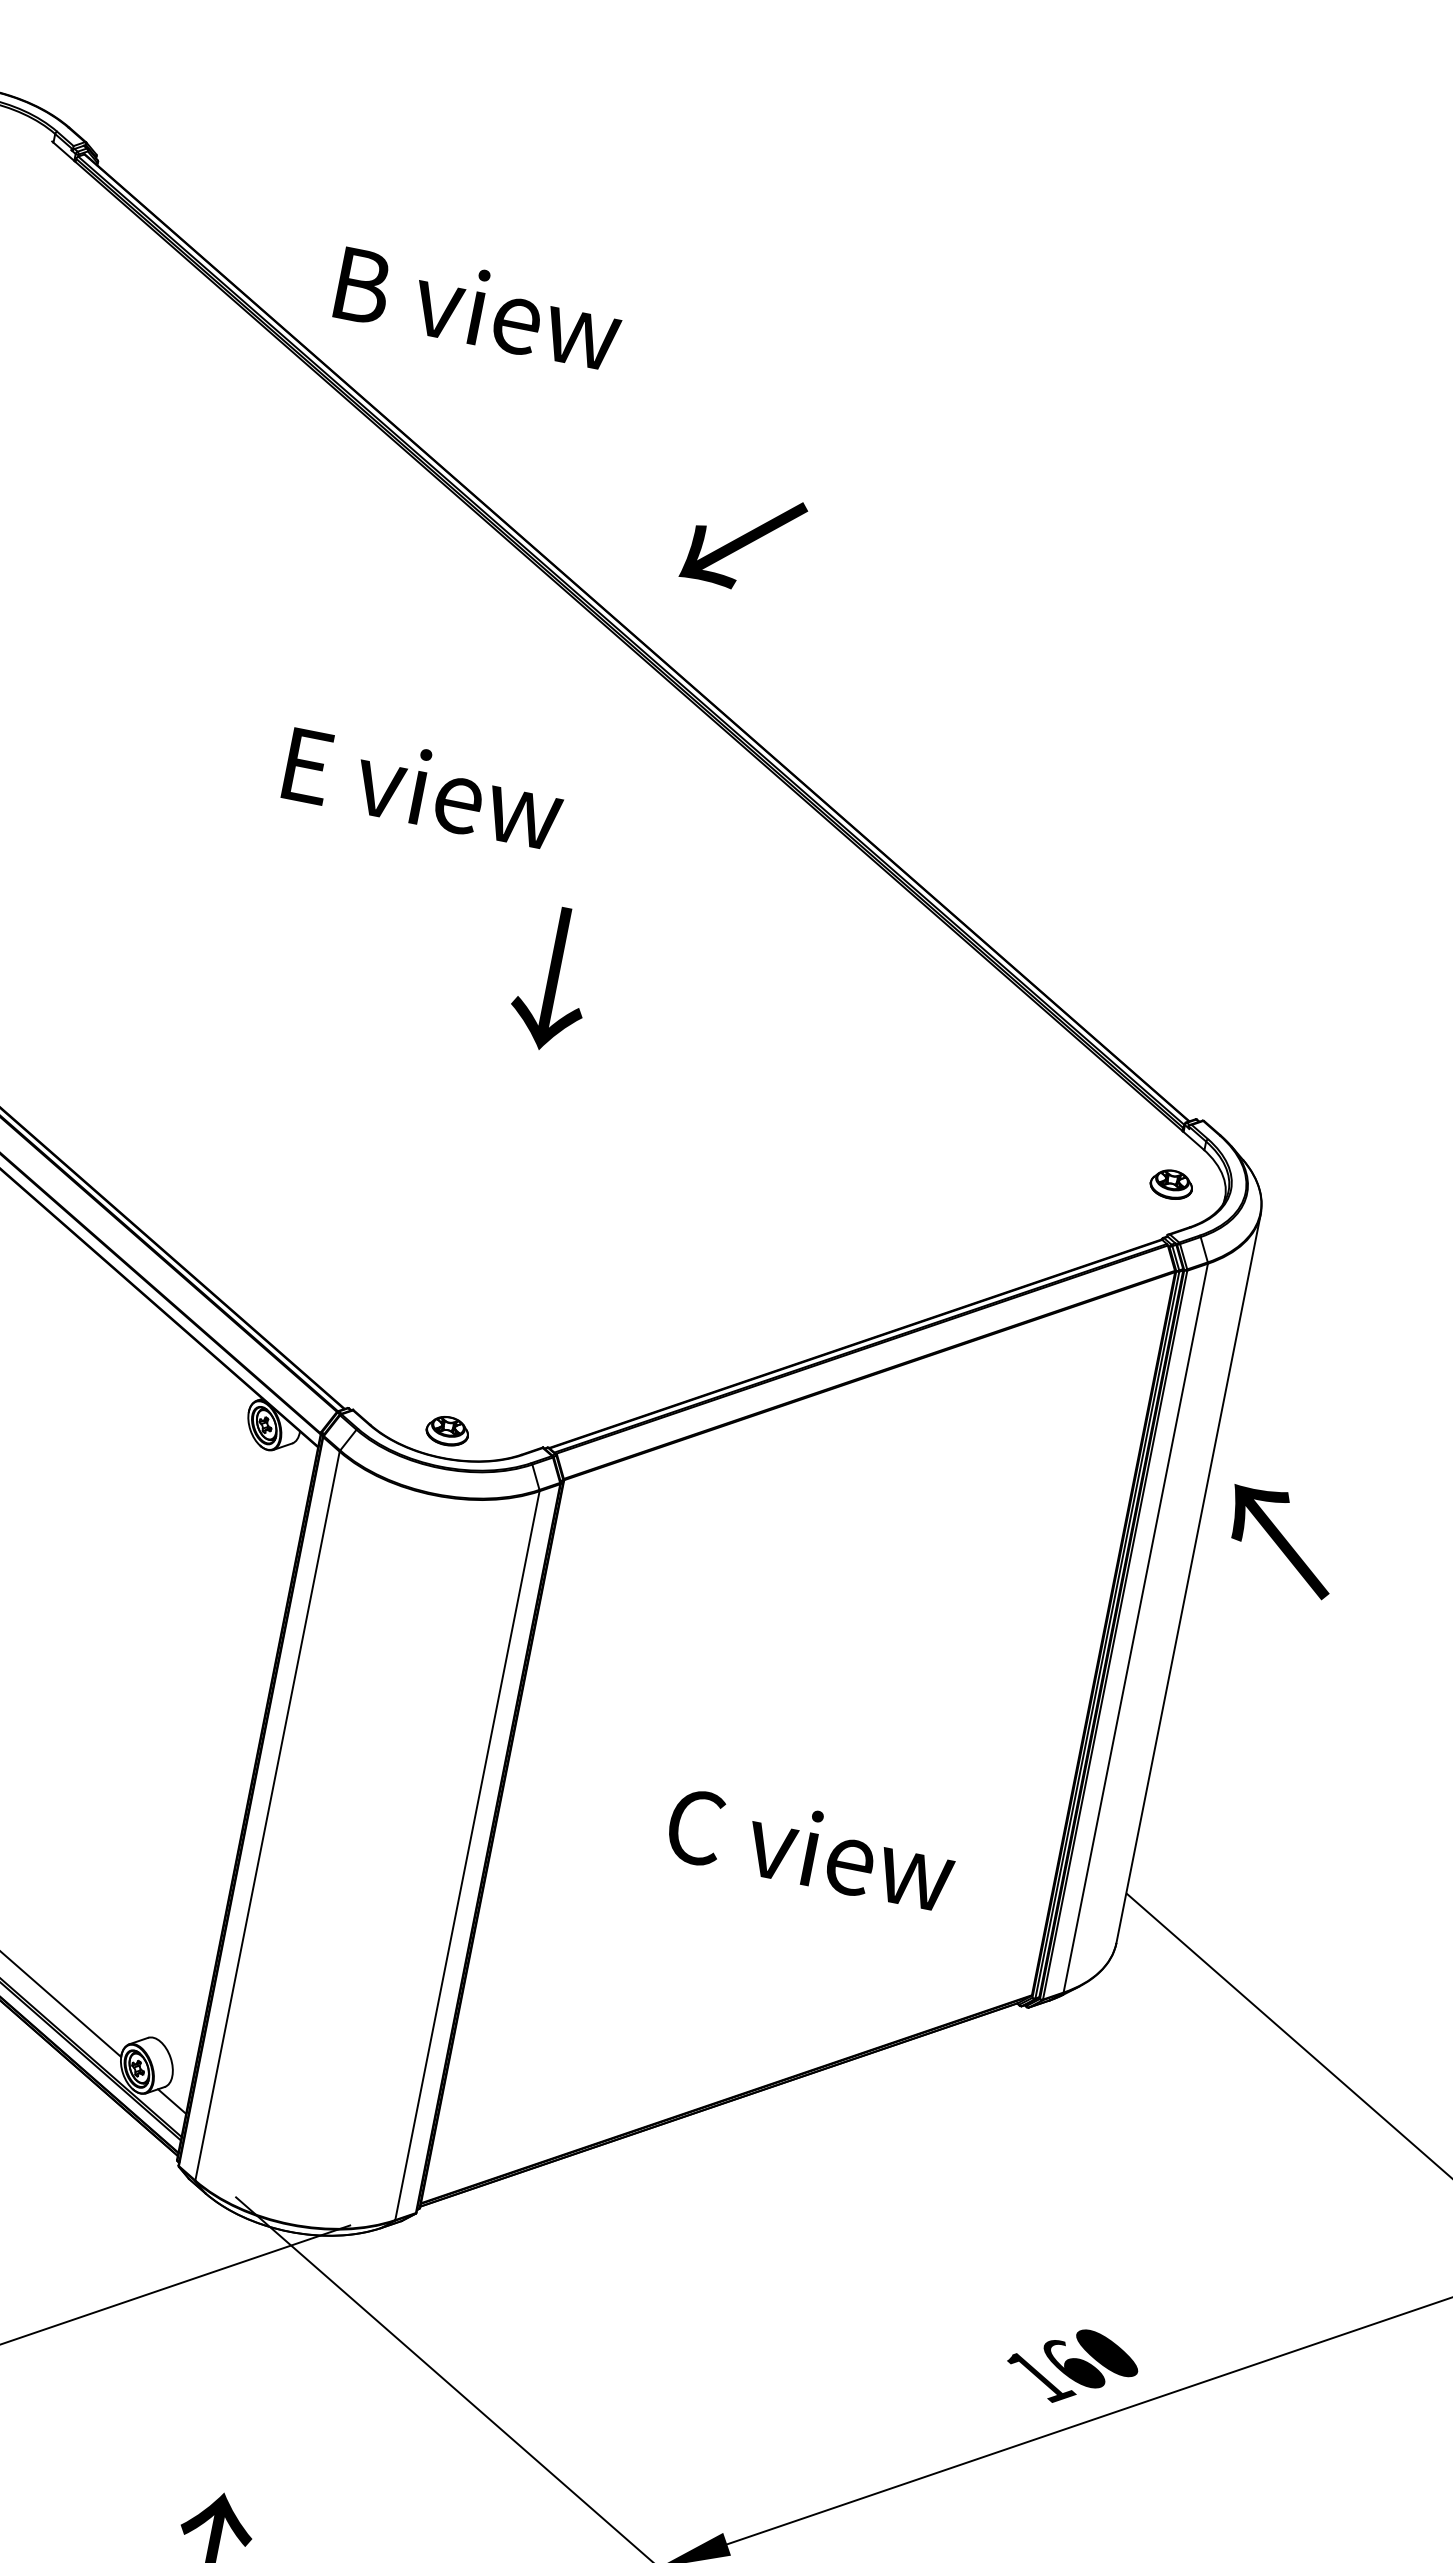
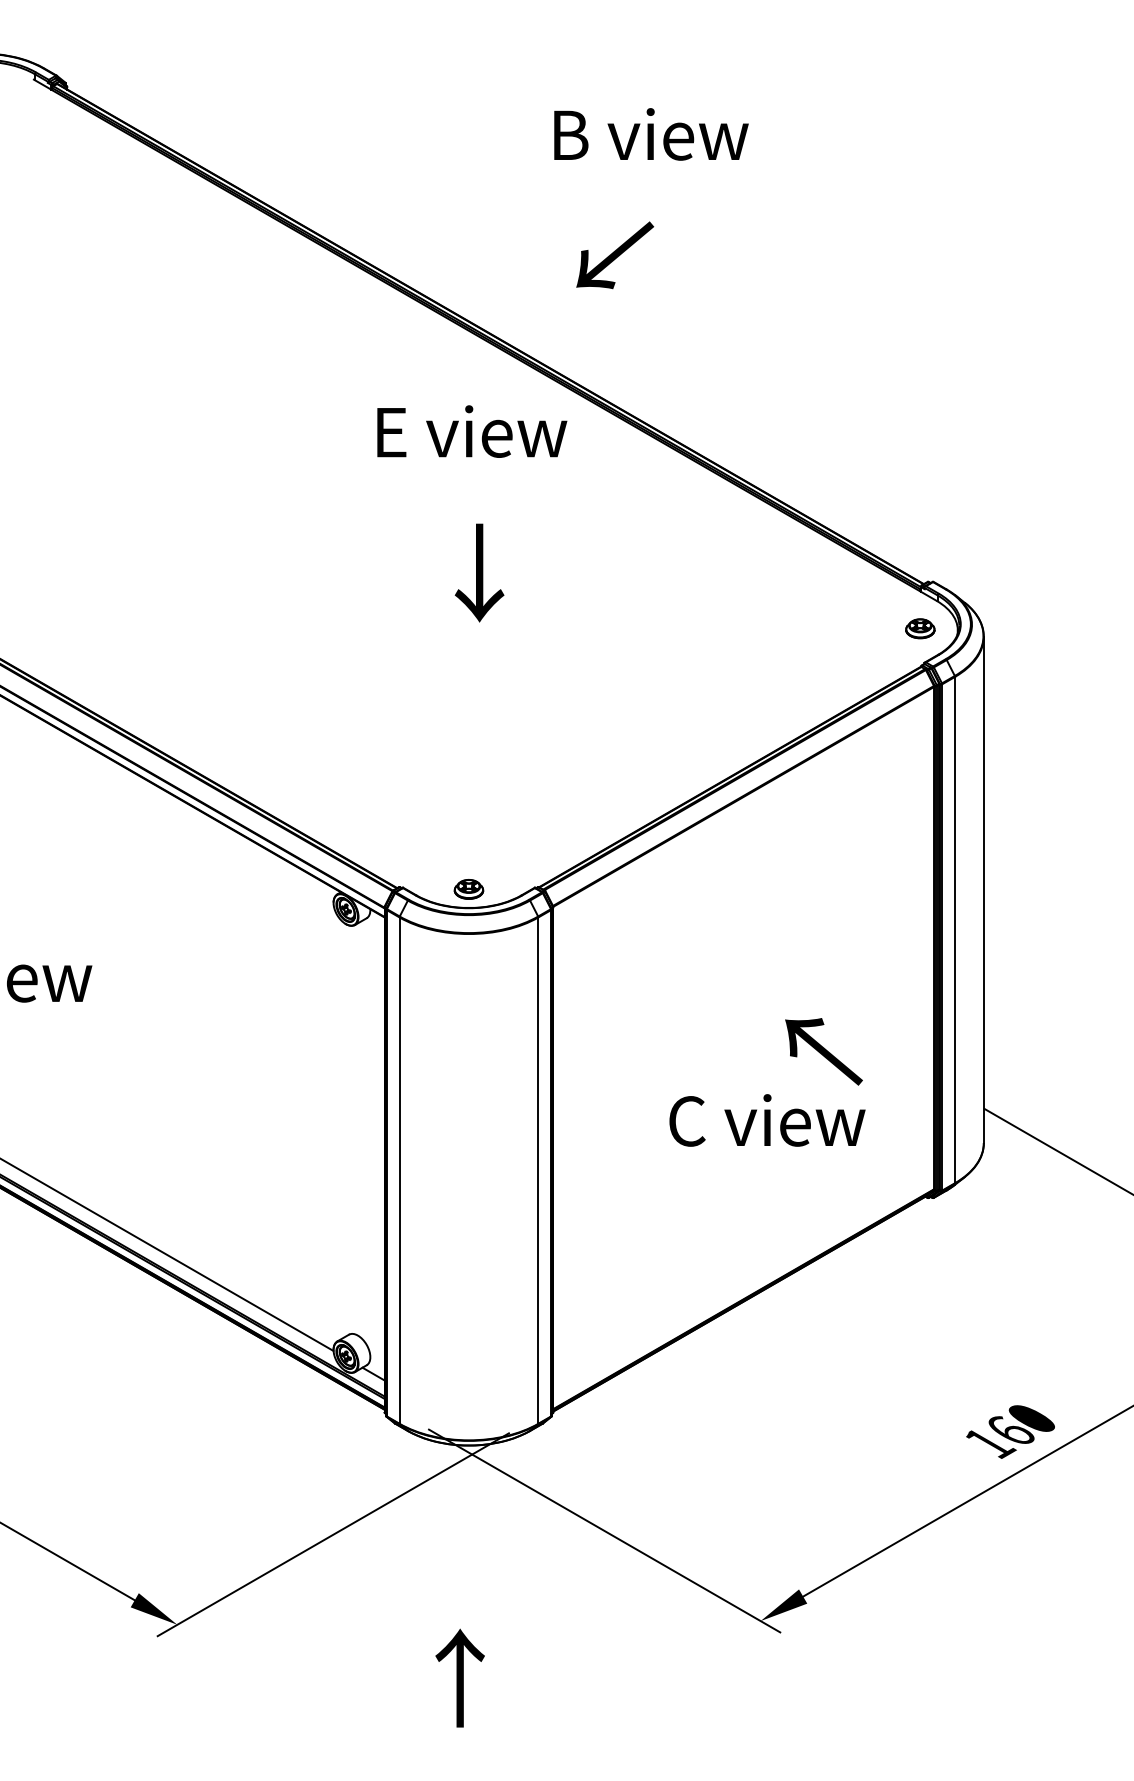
text: (479, 308) -> (651, 134), moved
text: (744, 541) -> (615, 255), moved
text: (424, 787) -> (472, 431), moved
text: (1280, 1540) -> (823, 1051), moved

